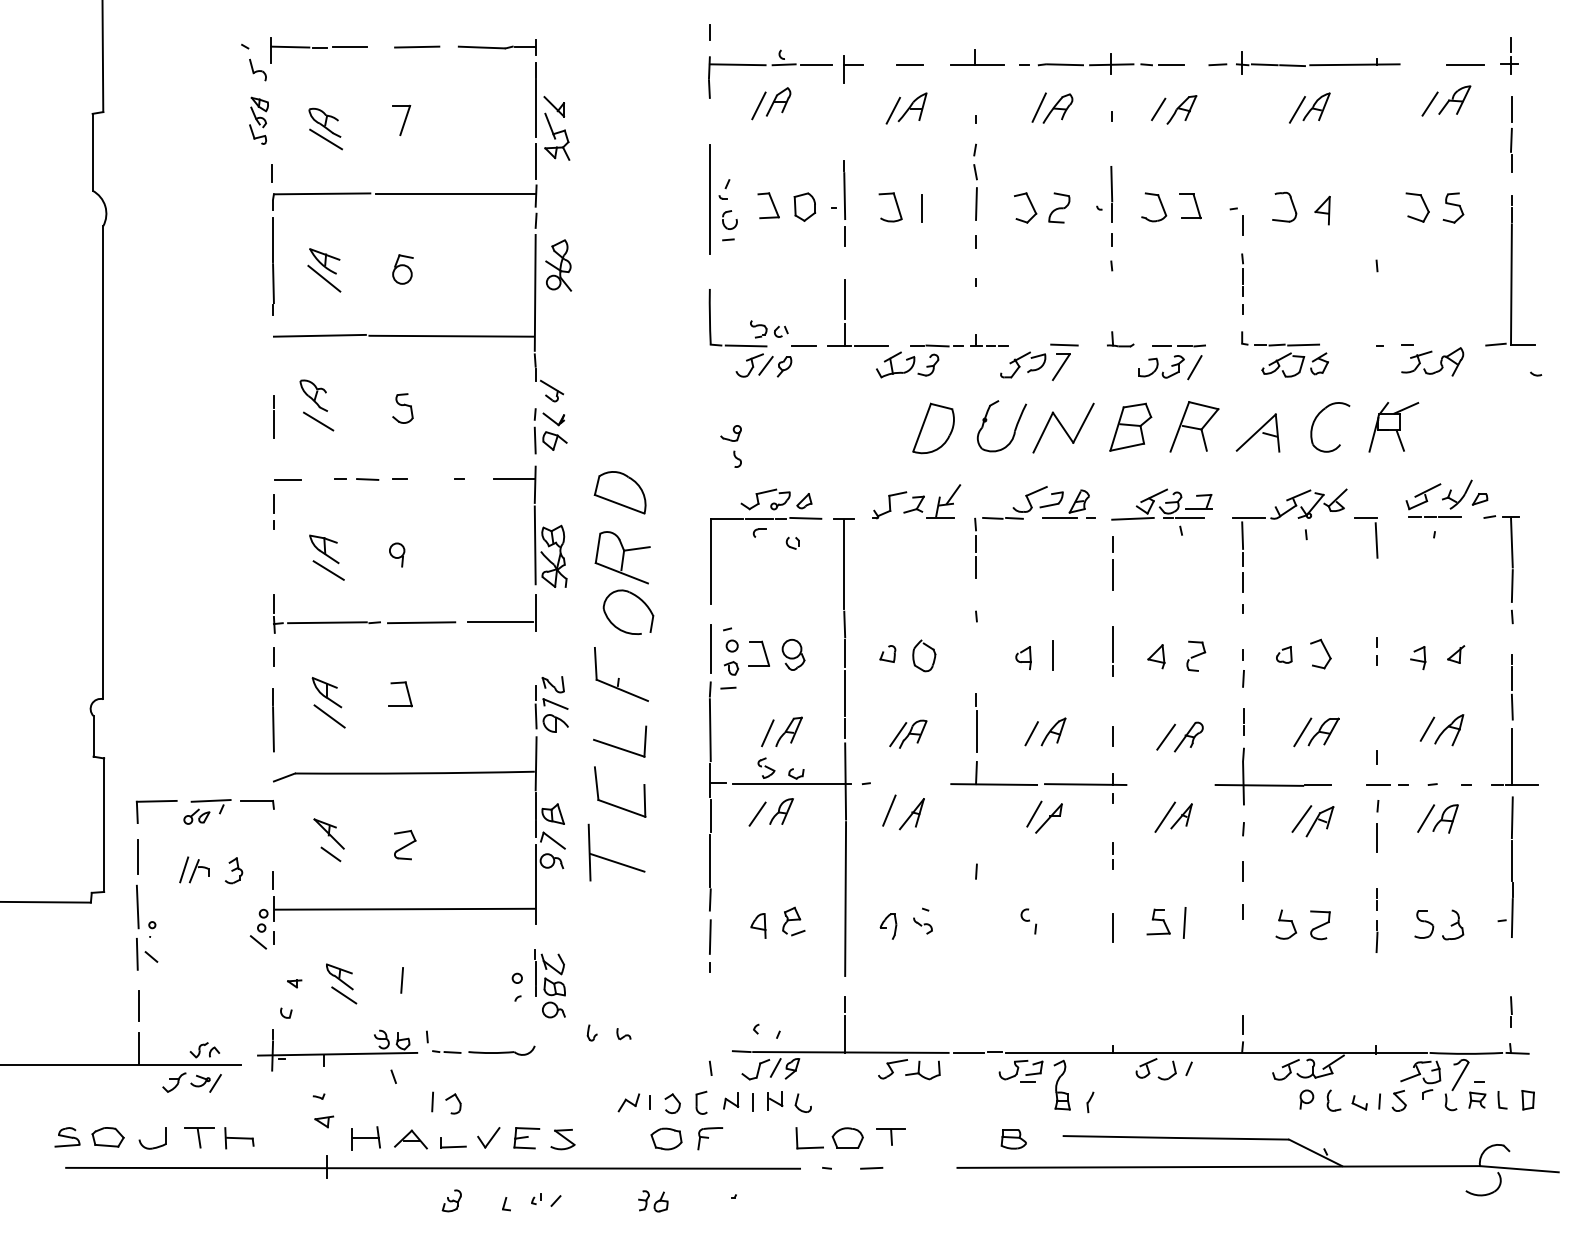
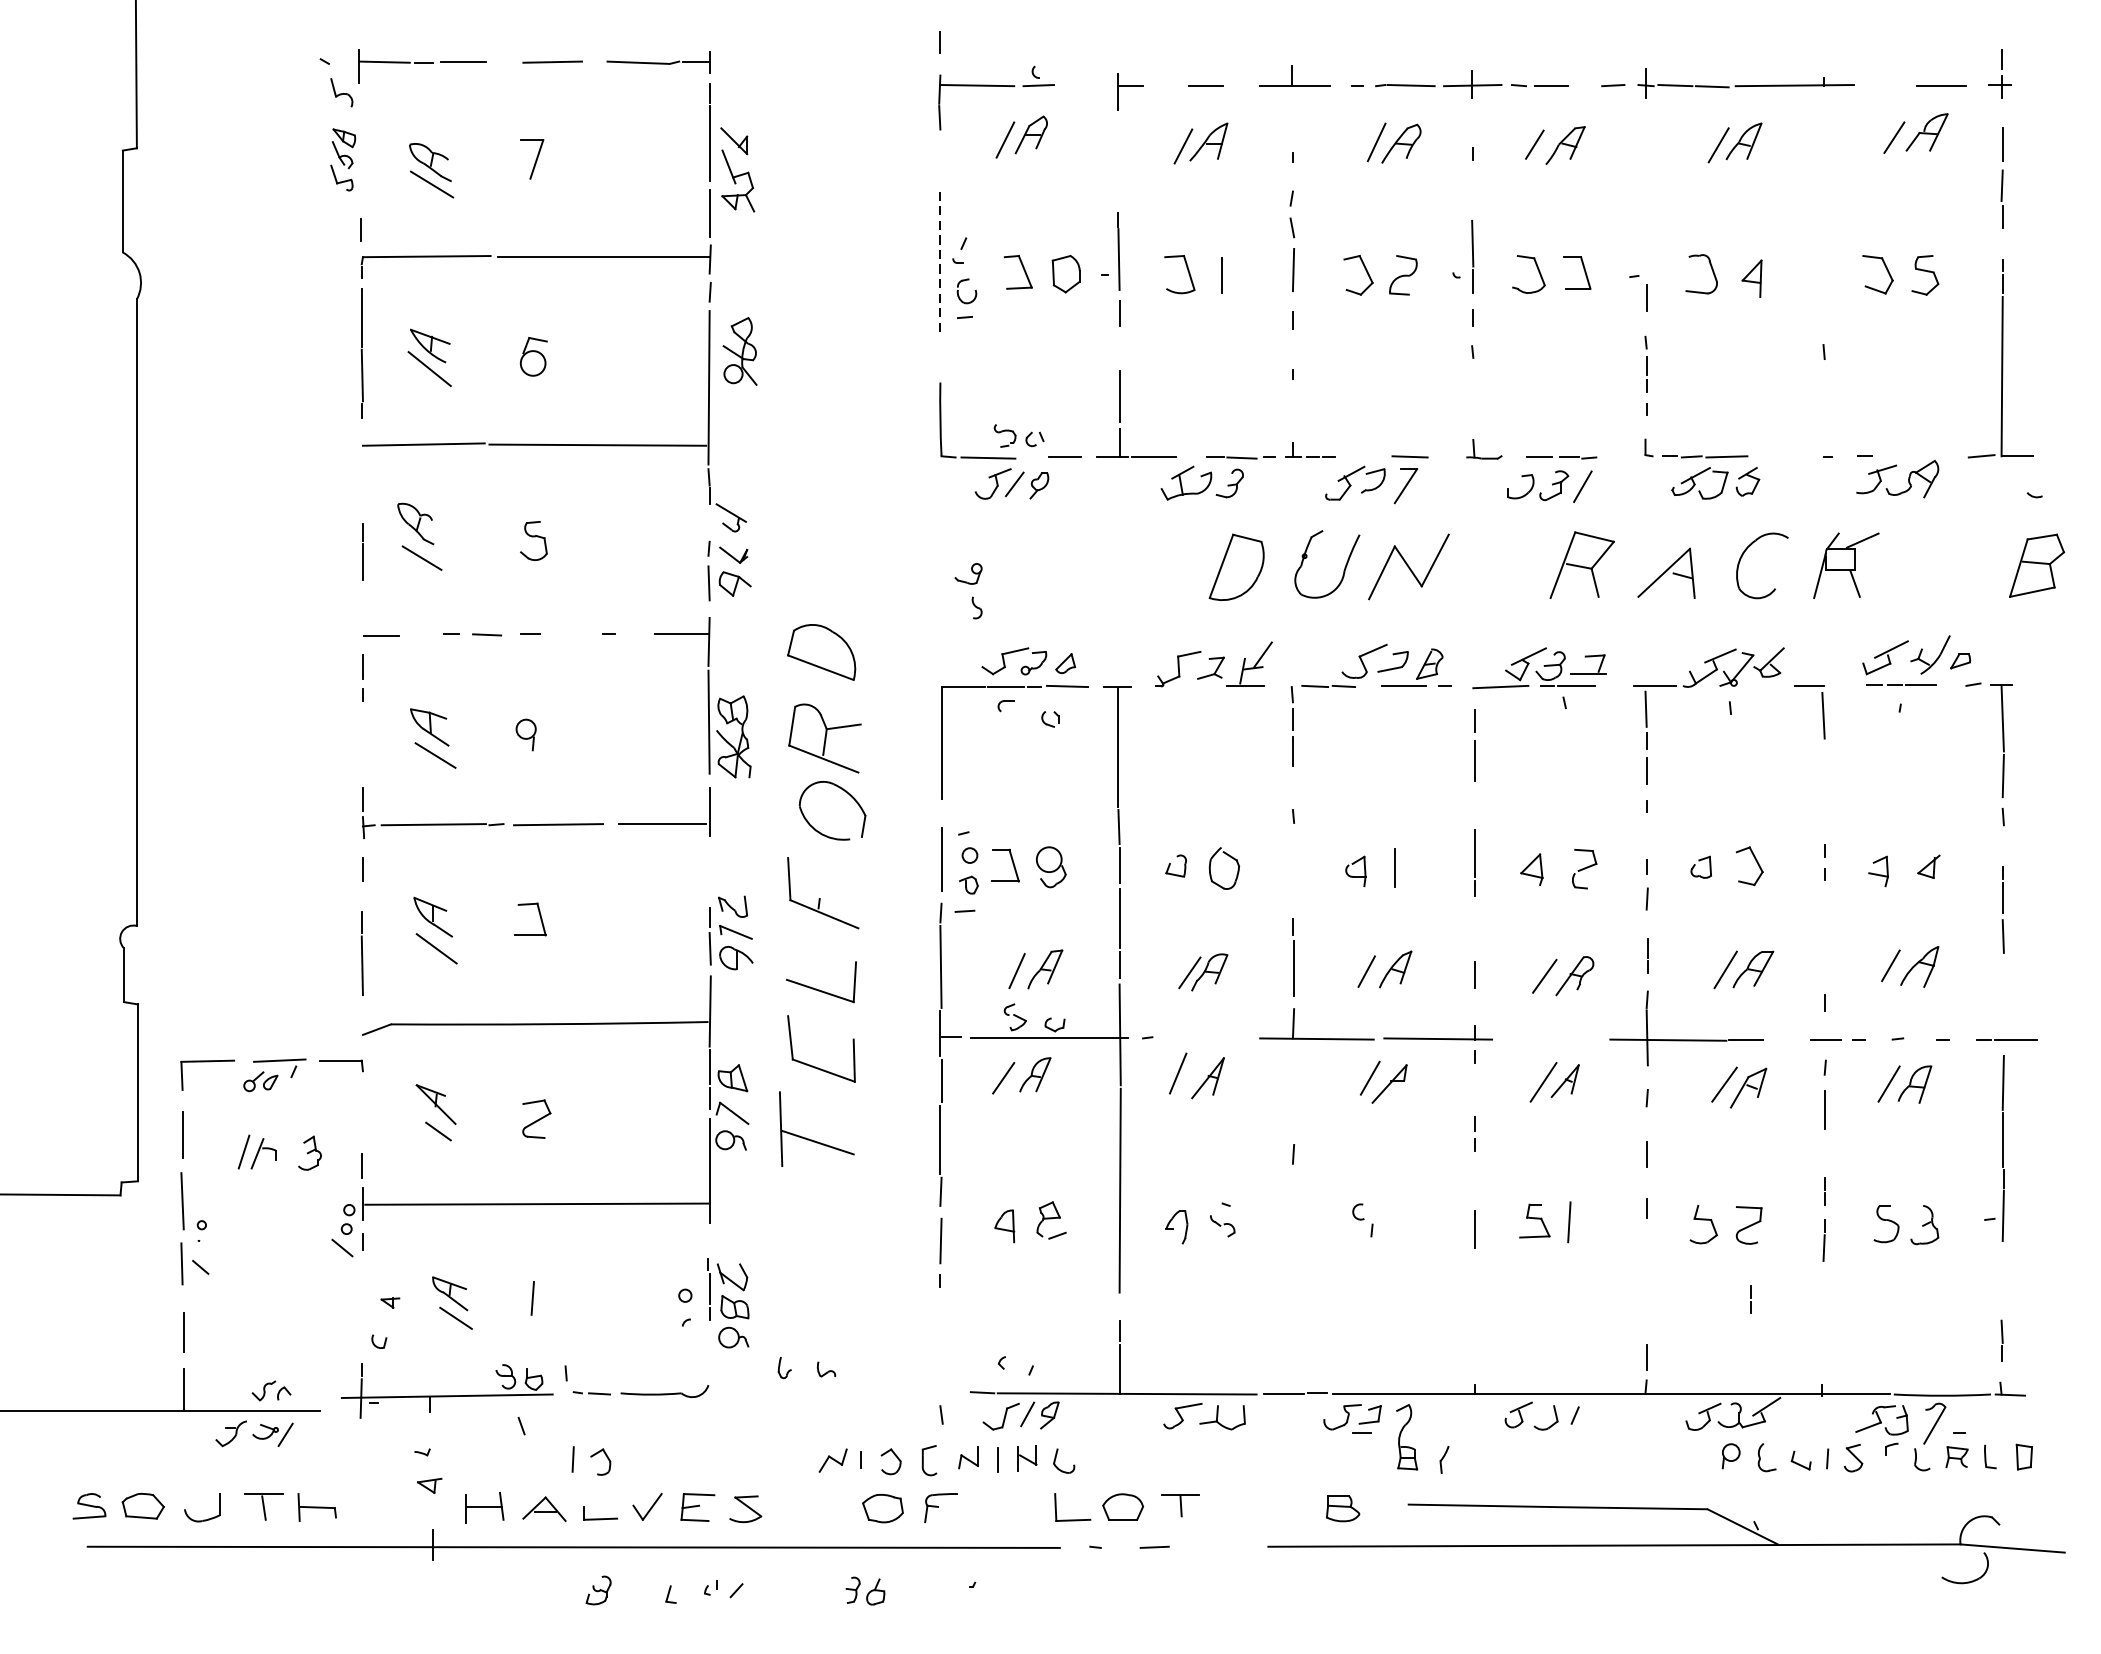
line: (815, 65) -> (1080, 86), removed
line: (709, 199) -> (939, 264), solid -> dashed
part: (1130, 426) -> (2036, 564), moved
line: (1511, 757) -> (2002, 1003), removed
line: (1320, 980) -> (1749, 1298), added

